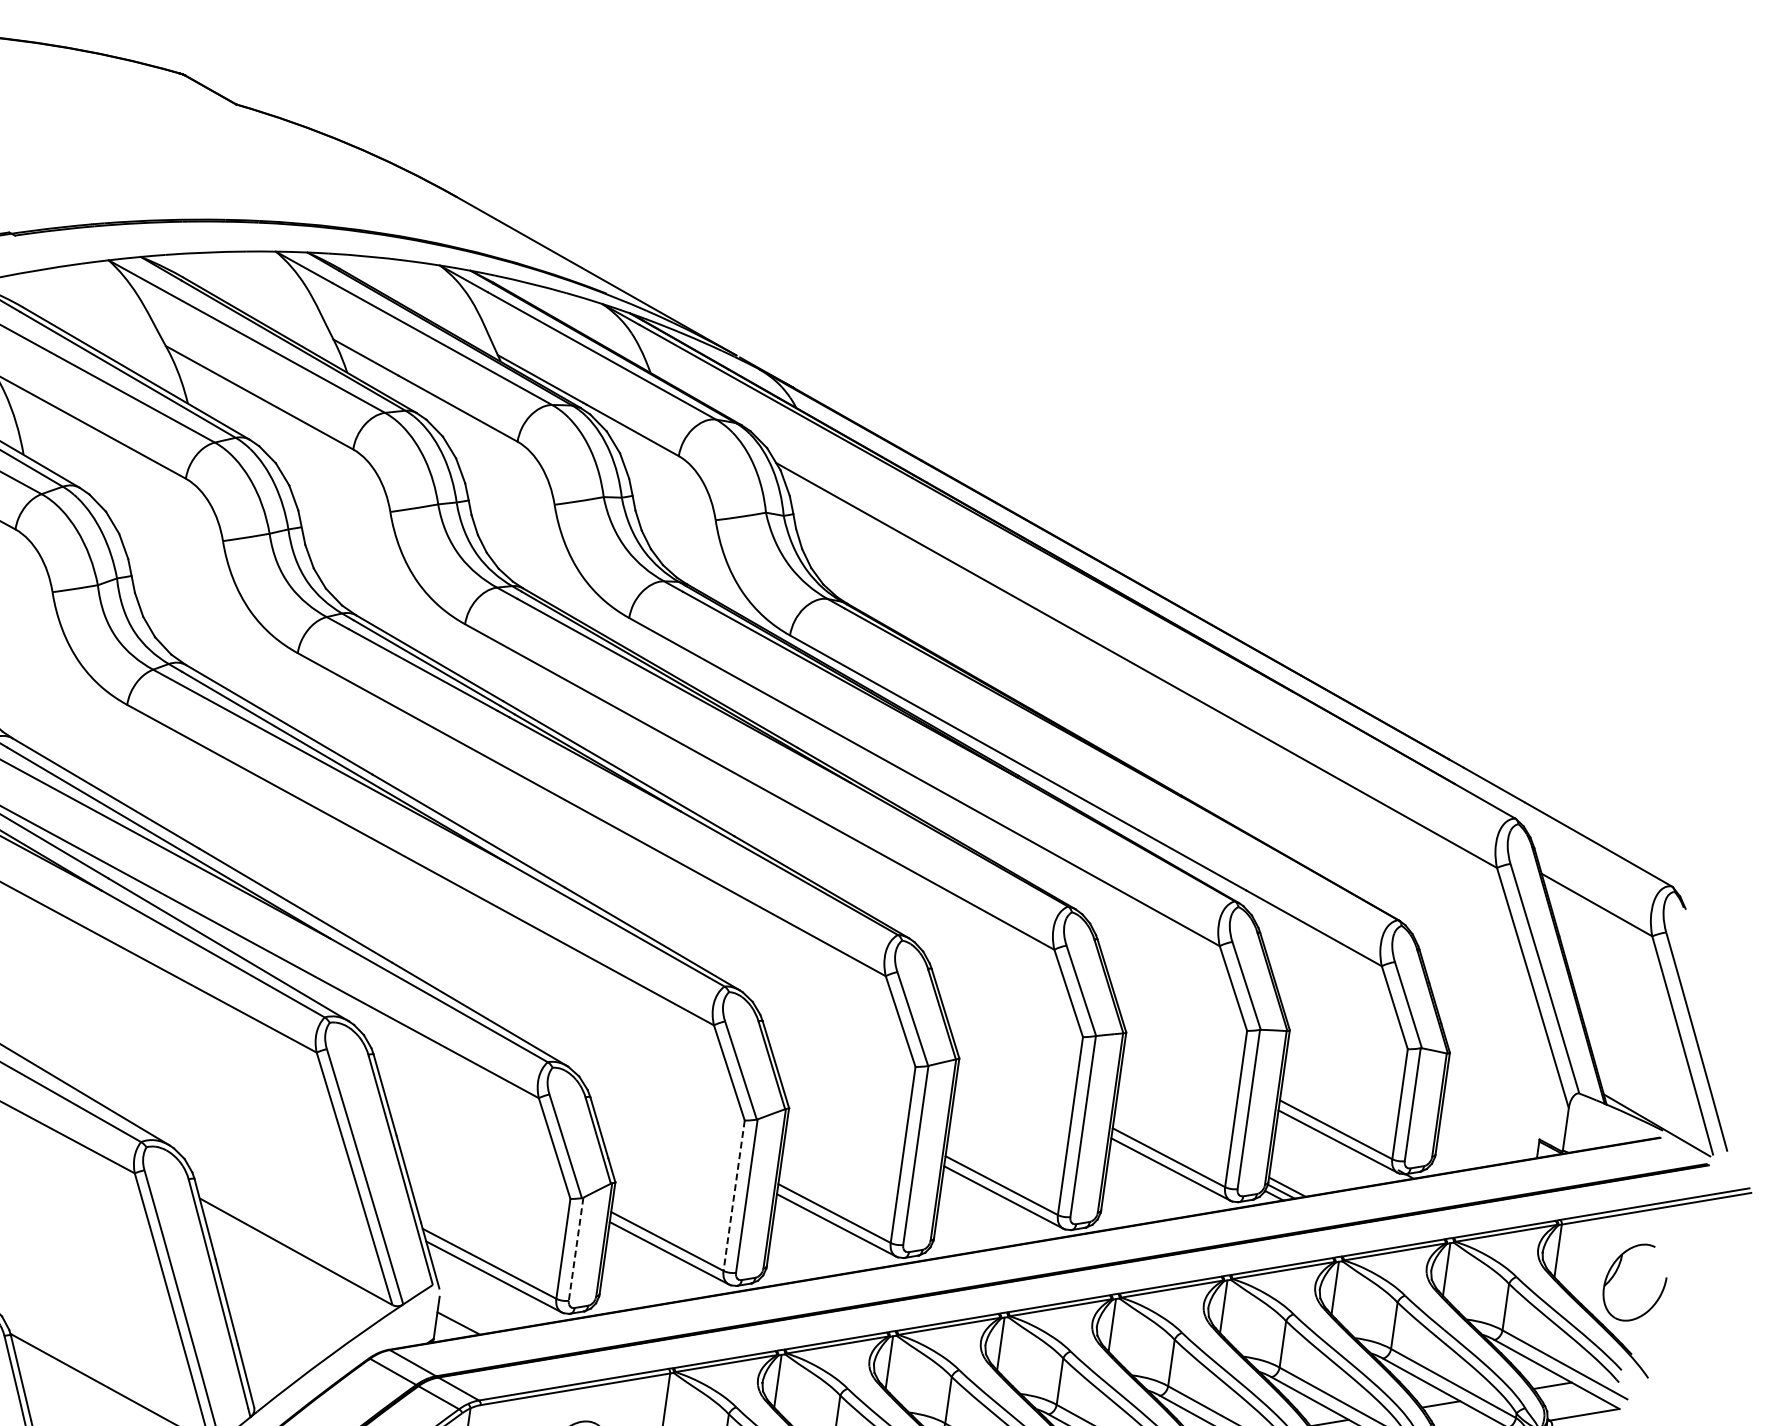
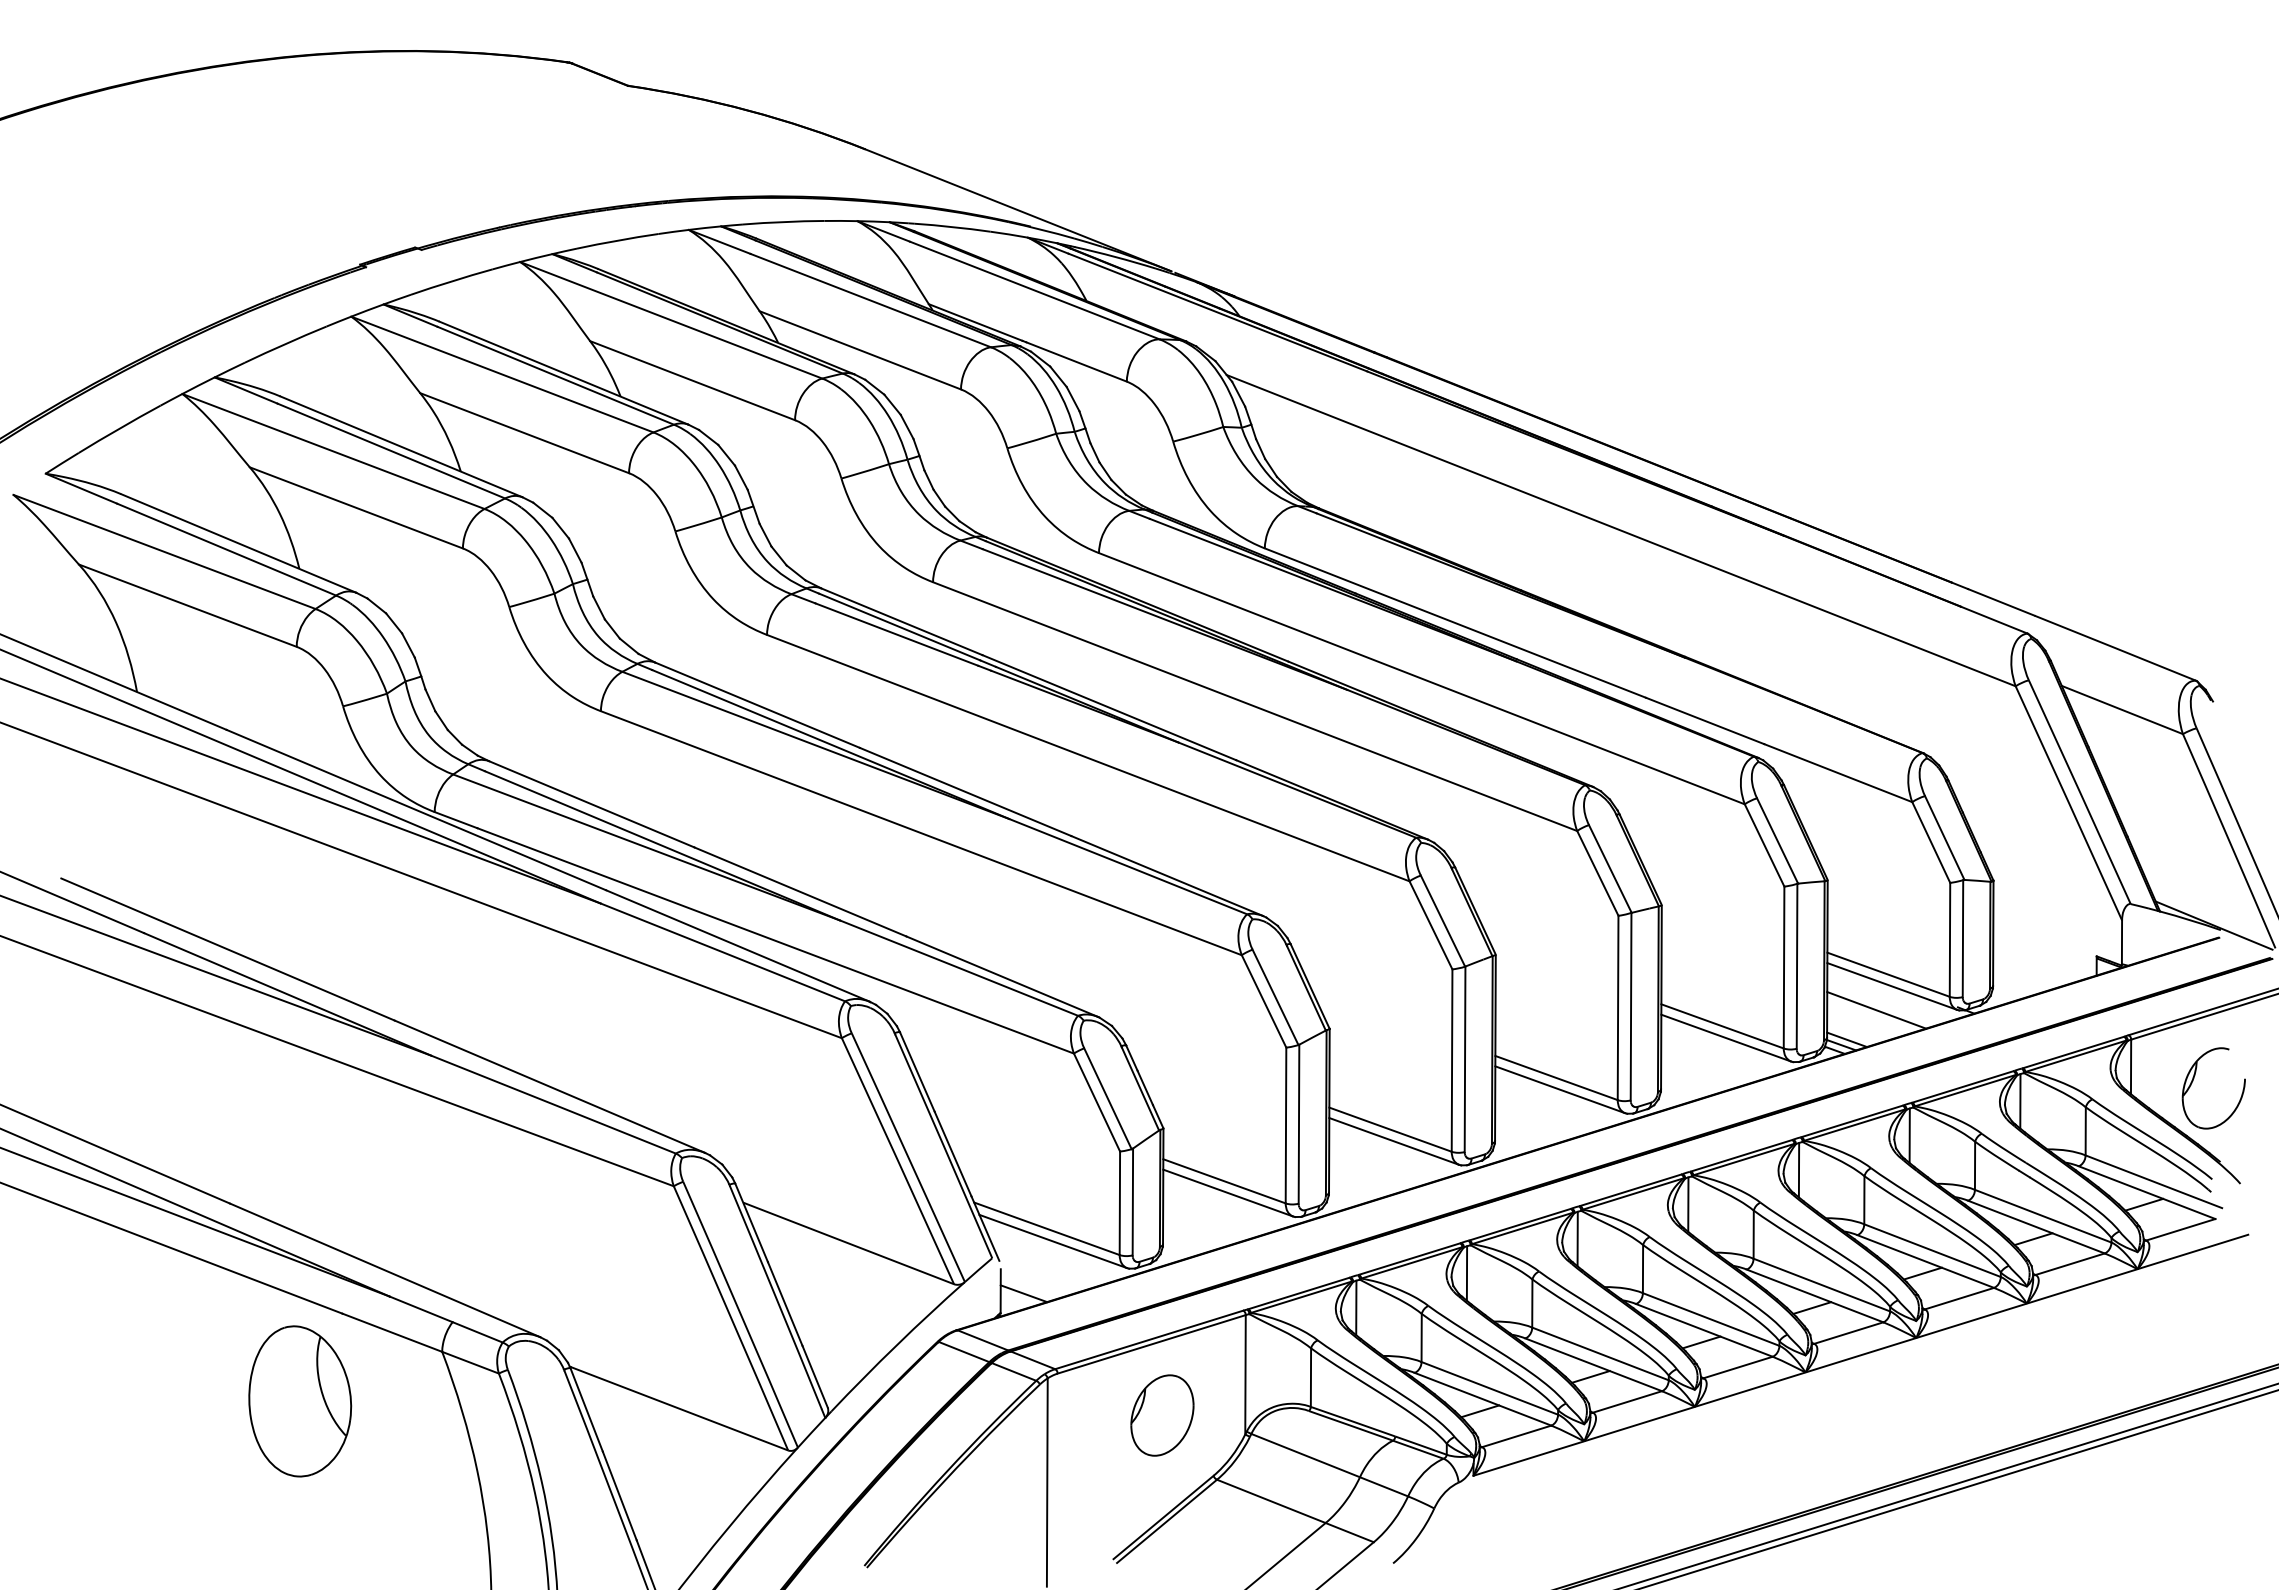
line: (1319, 1162) -> (1876, 1010), added
line: (734, 1195) -> (1286, 1125), dashed -> solid
line: (575, 1249) -> (1132, 1202), dashed -> solid

